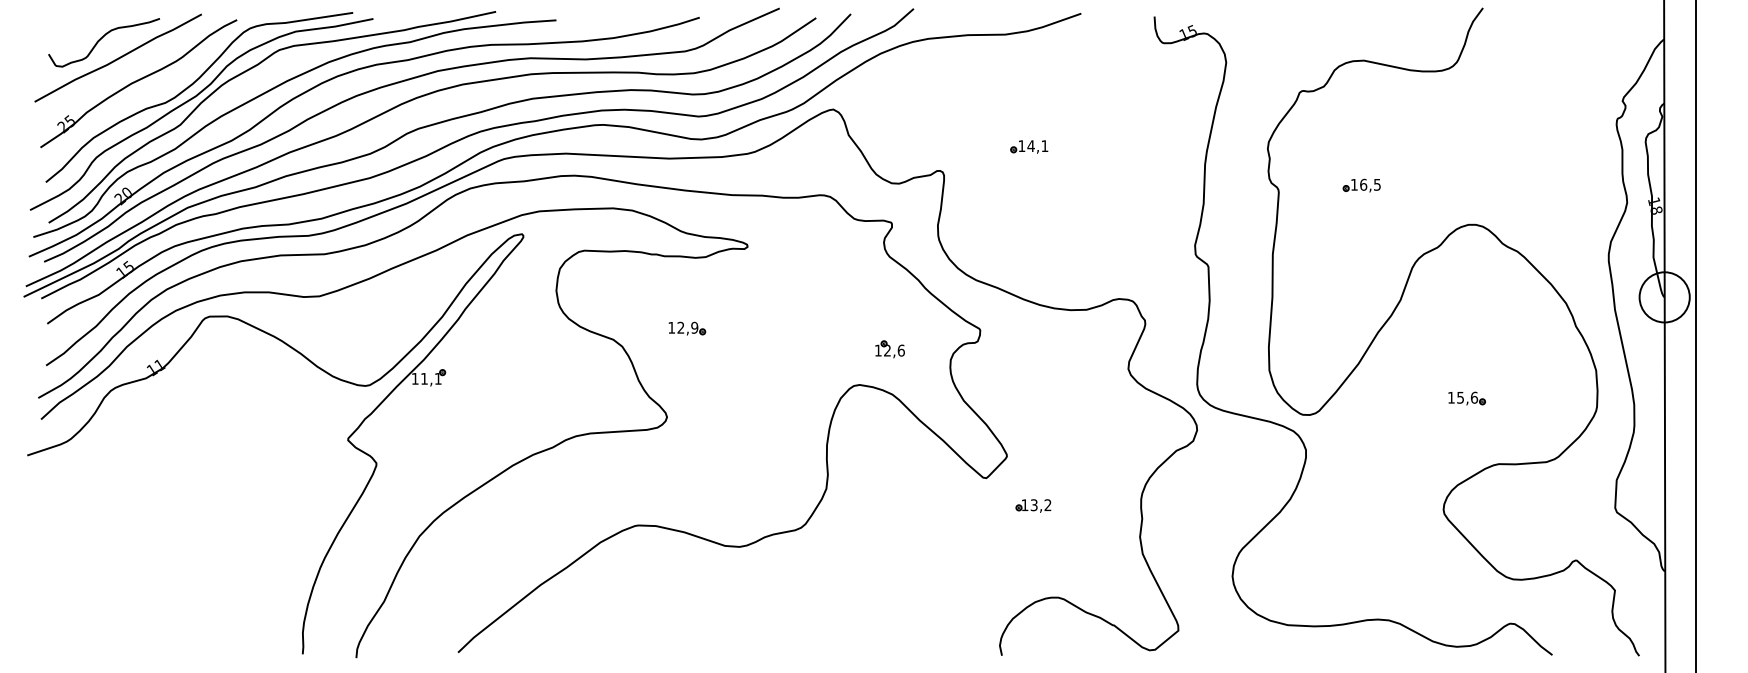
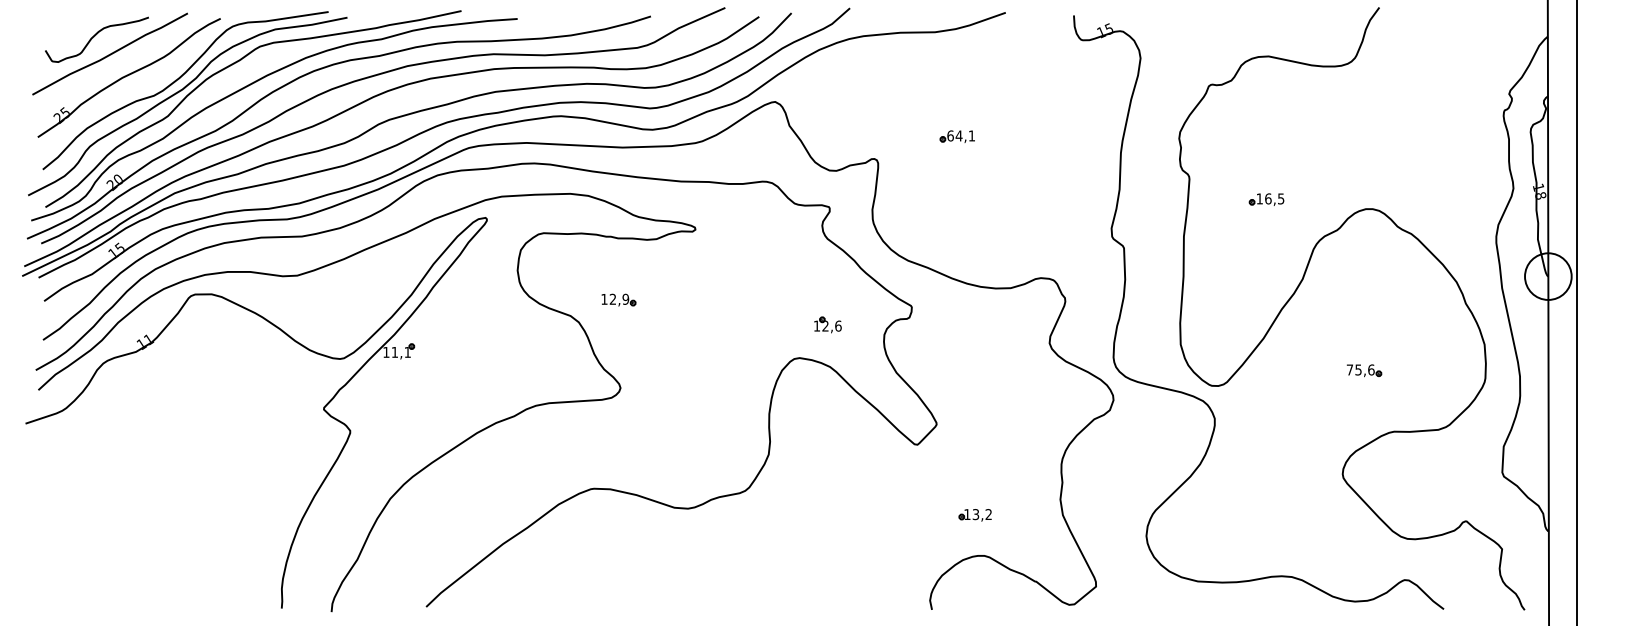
text: (1021, 146) -> (950, 136), 14,1 -> 64,1
part: (1361, 185) -> (1266, 199), moved
part: (687, 328) -> (619, 299), moved
text: (1451, 397) -> (1350, 369), 15,6 -> 75,6
part: (1033, 505) -> (975, 514), moved

